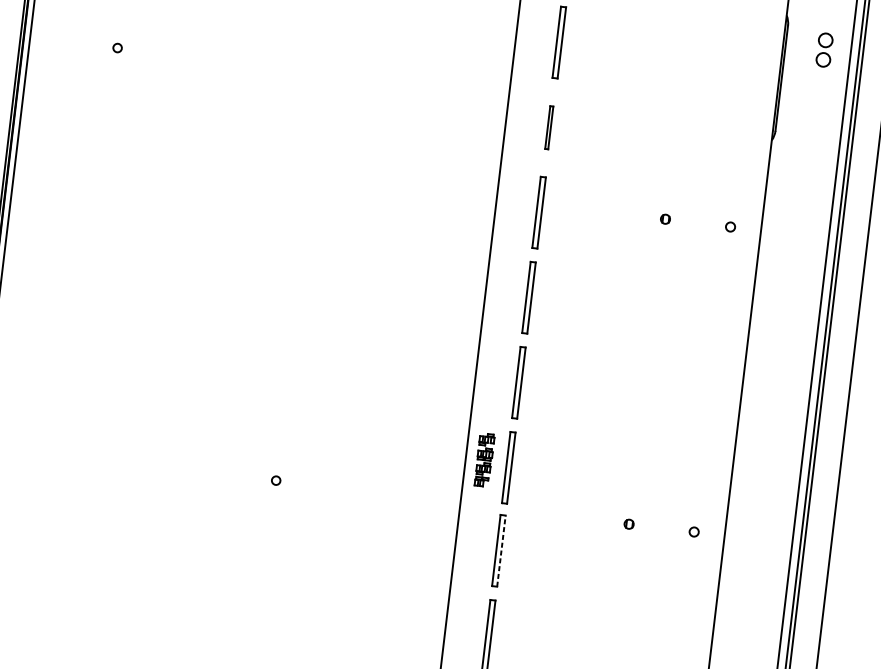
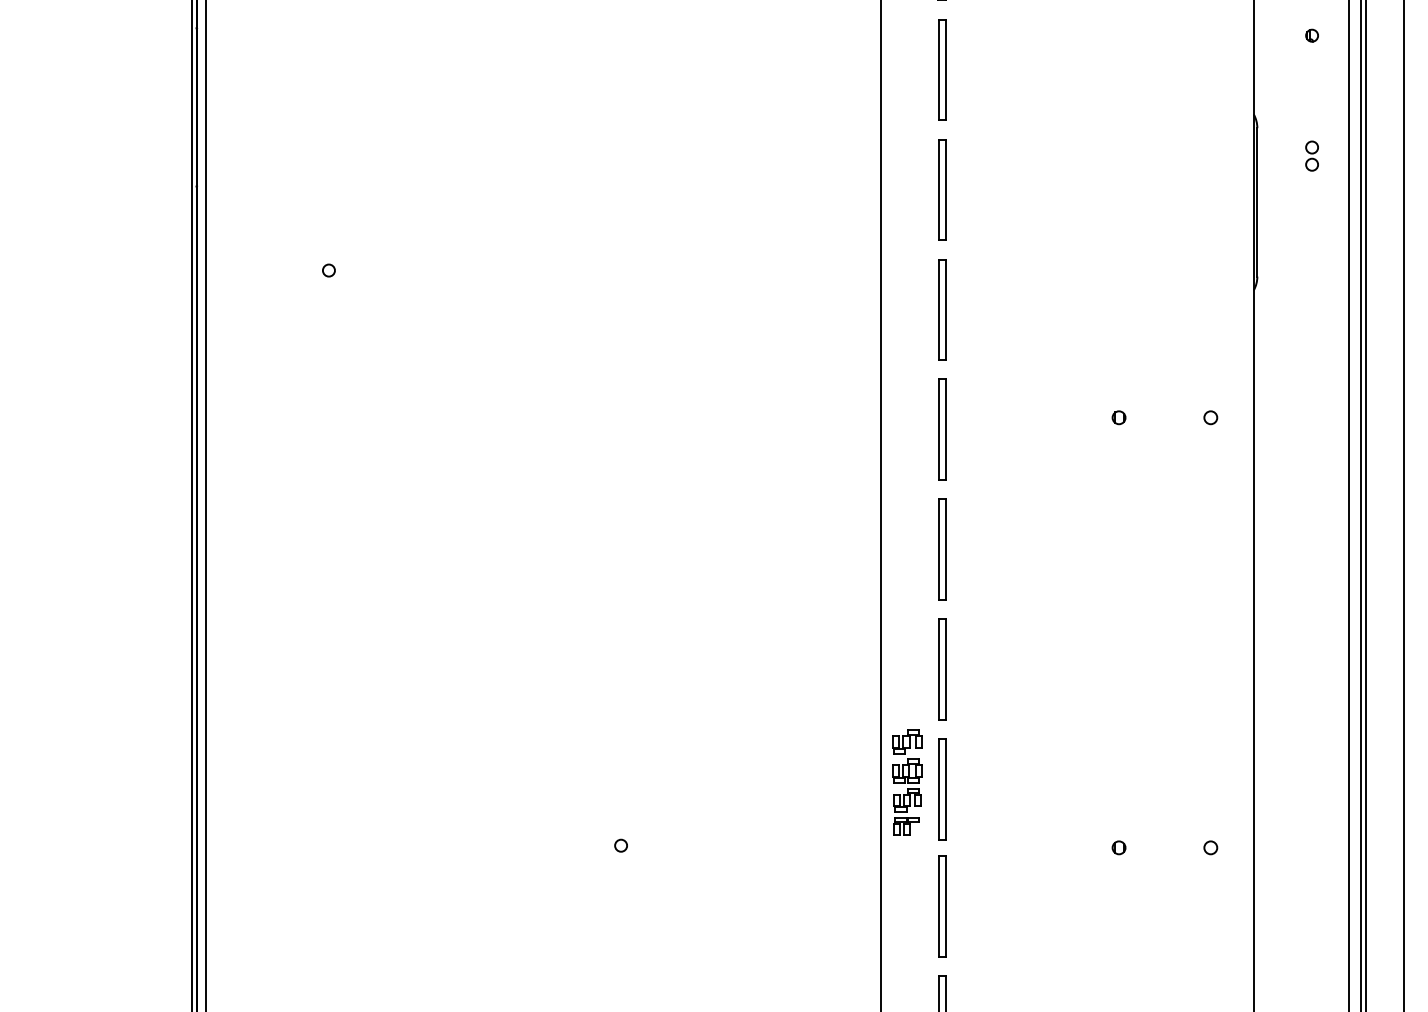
part: (824, 49) -> (1311, 155), size x0.62
part: (549, 127) -> (942, 309), size x1.67
part: (484, 460) -> (907, 782), size x1.43
line: (501, 550) -> (945, 905), dashed -> solid

